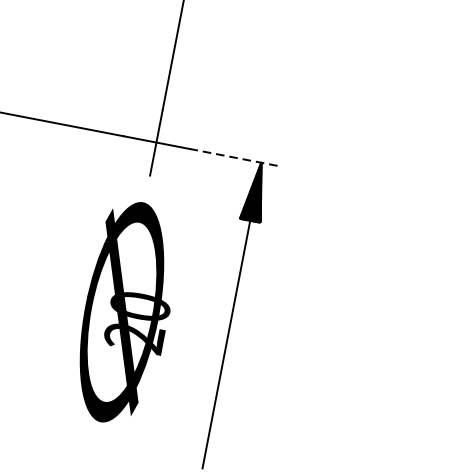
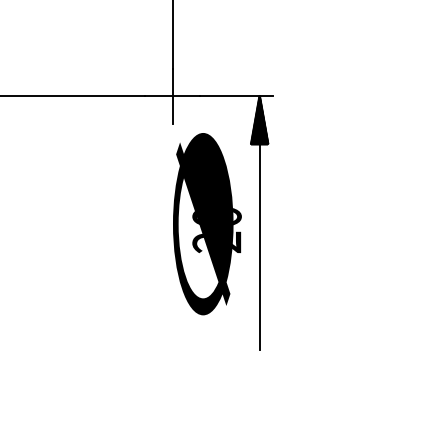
line: (233, 157) -> (236, 96), dashed -> solid
text: (127, 313) -> (207, 224), moved

